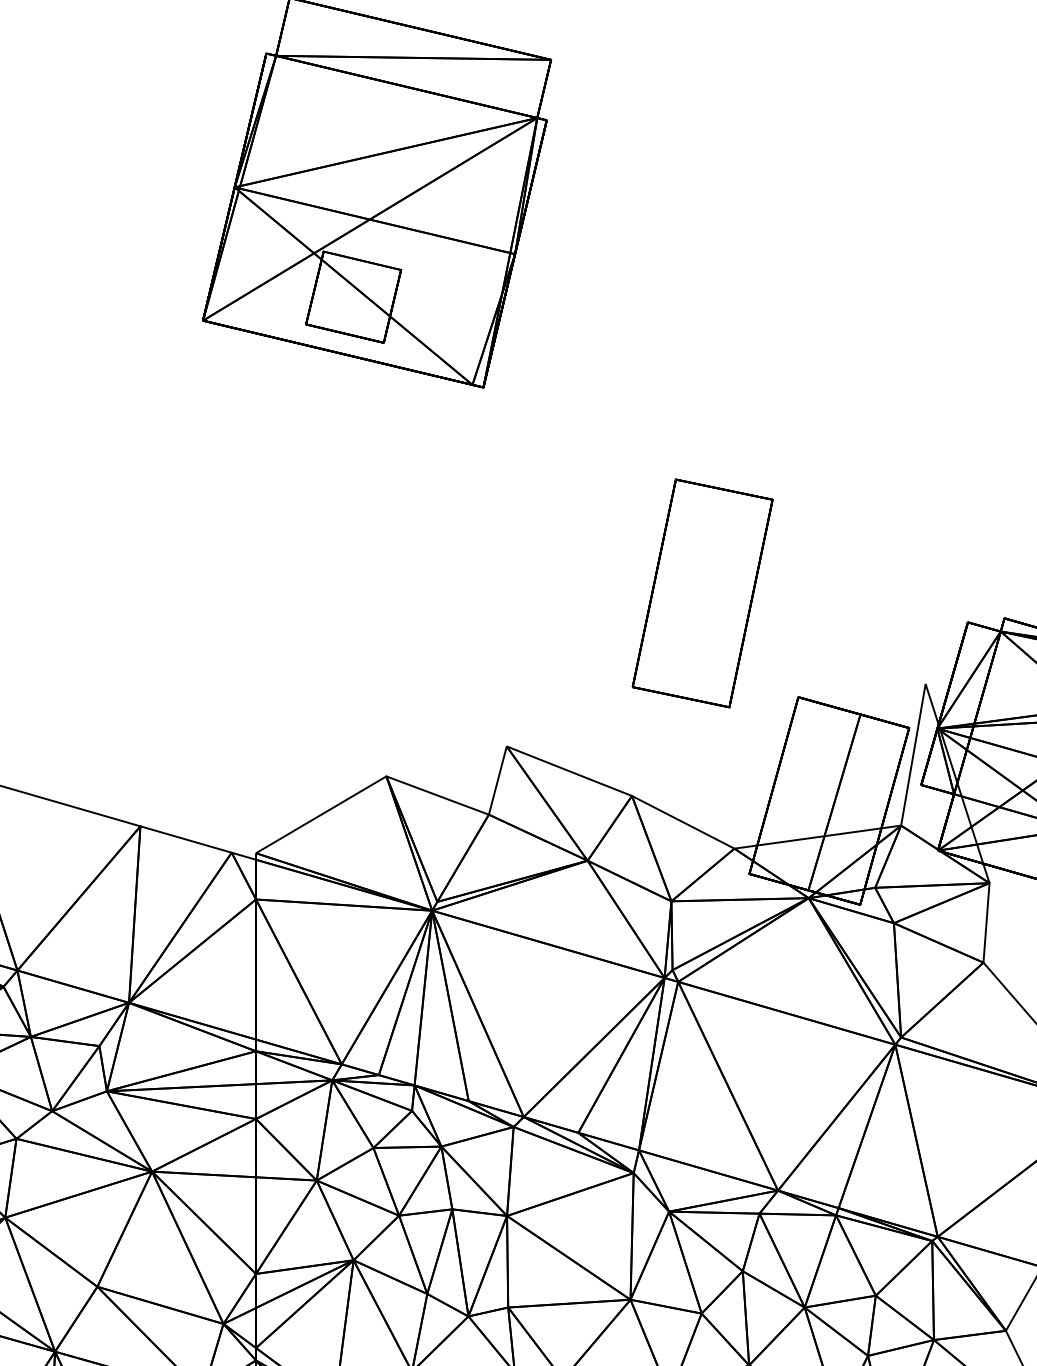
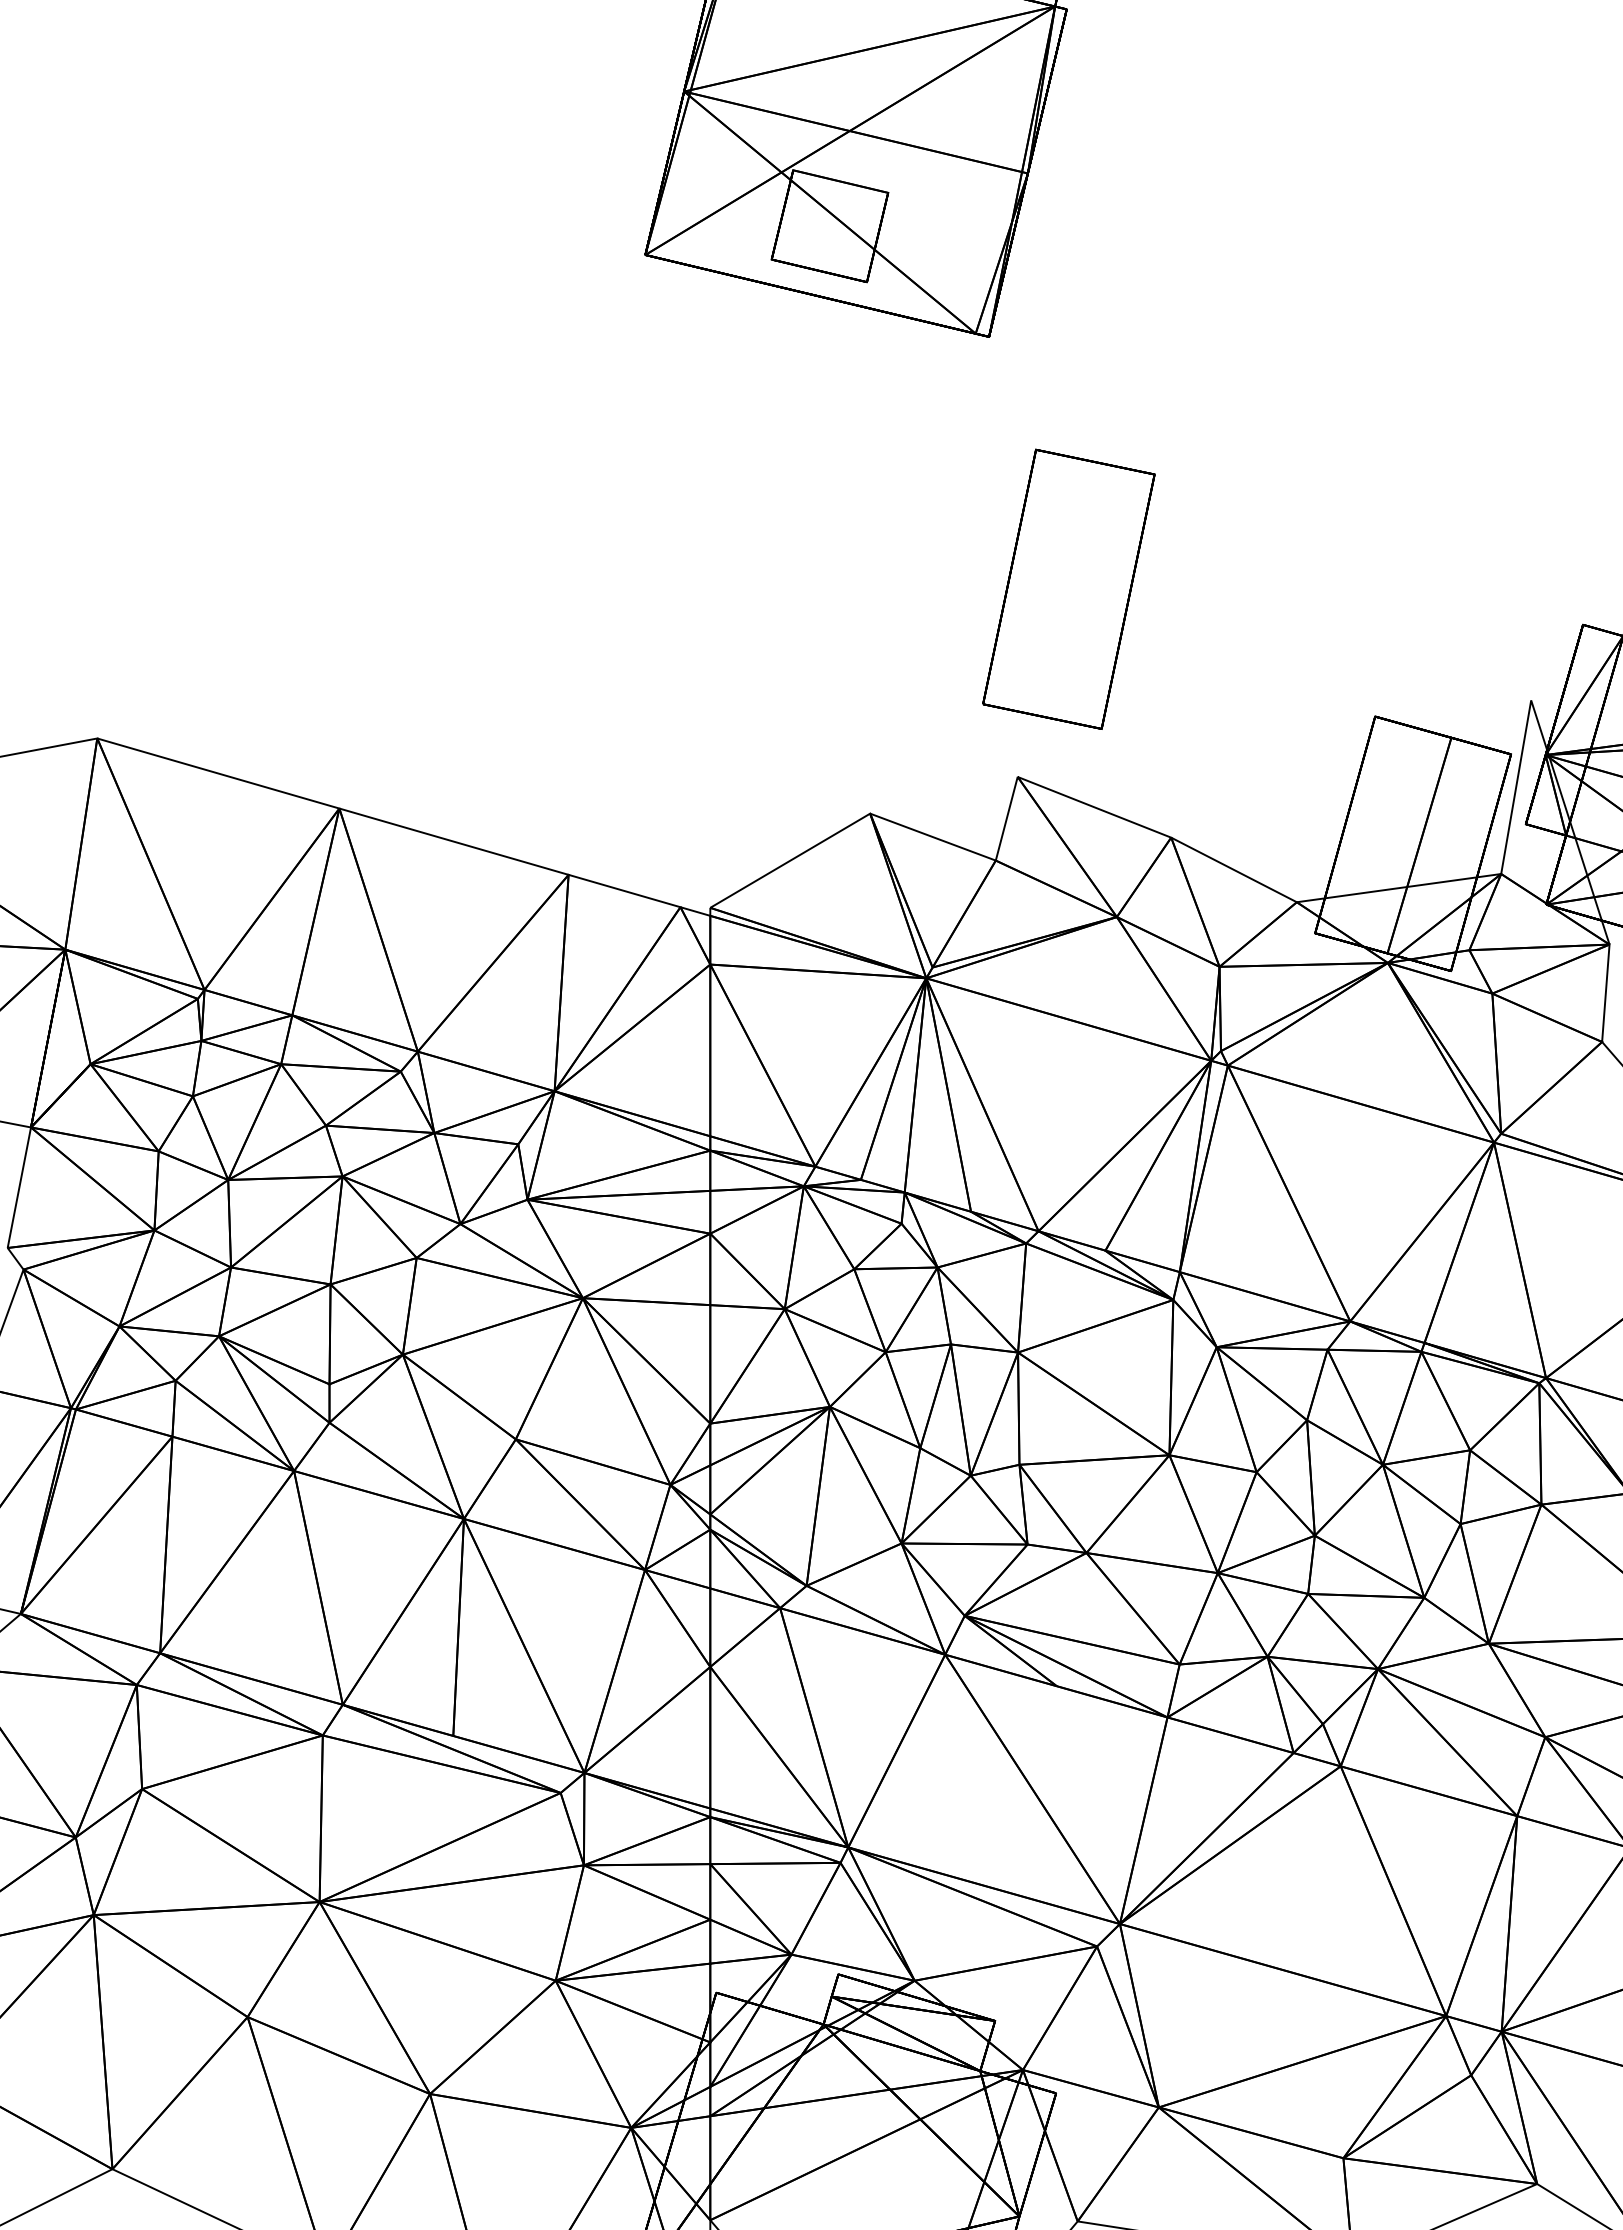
part: (702, 592) -> (1068, 588), moved

